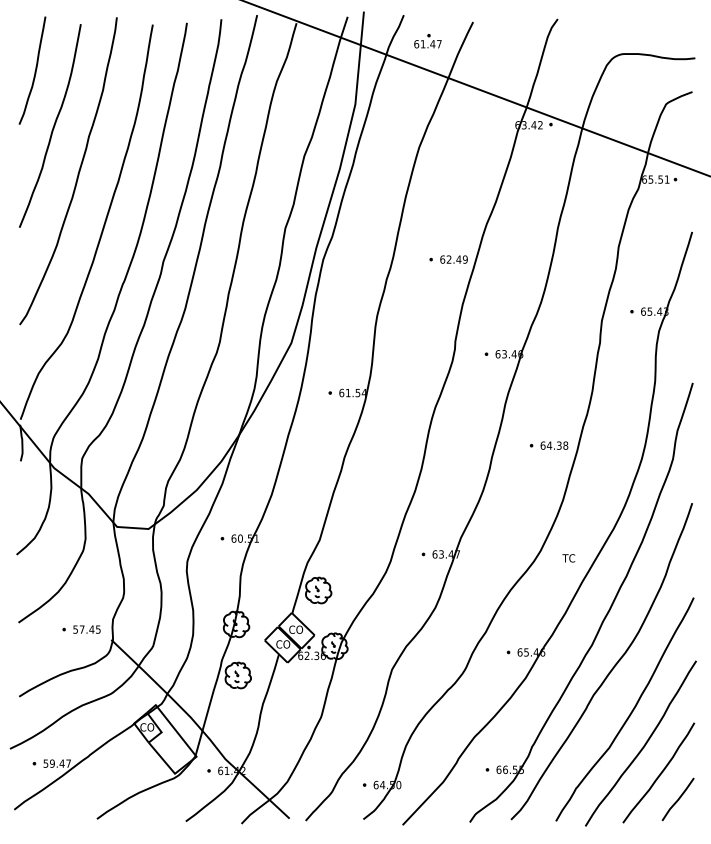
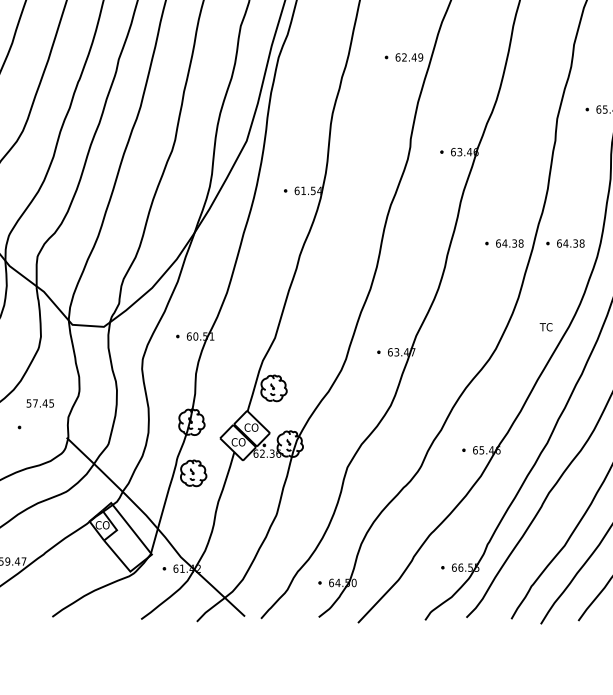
part: (609, 445) -> (564, 243), added
text: (568, 558) -> (545, 327), moved
text: (86, 629) -> (39, 403), moved

